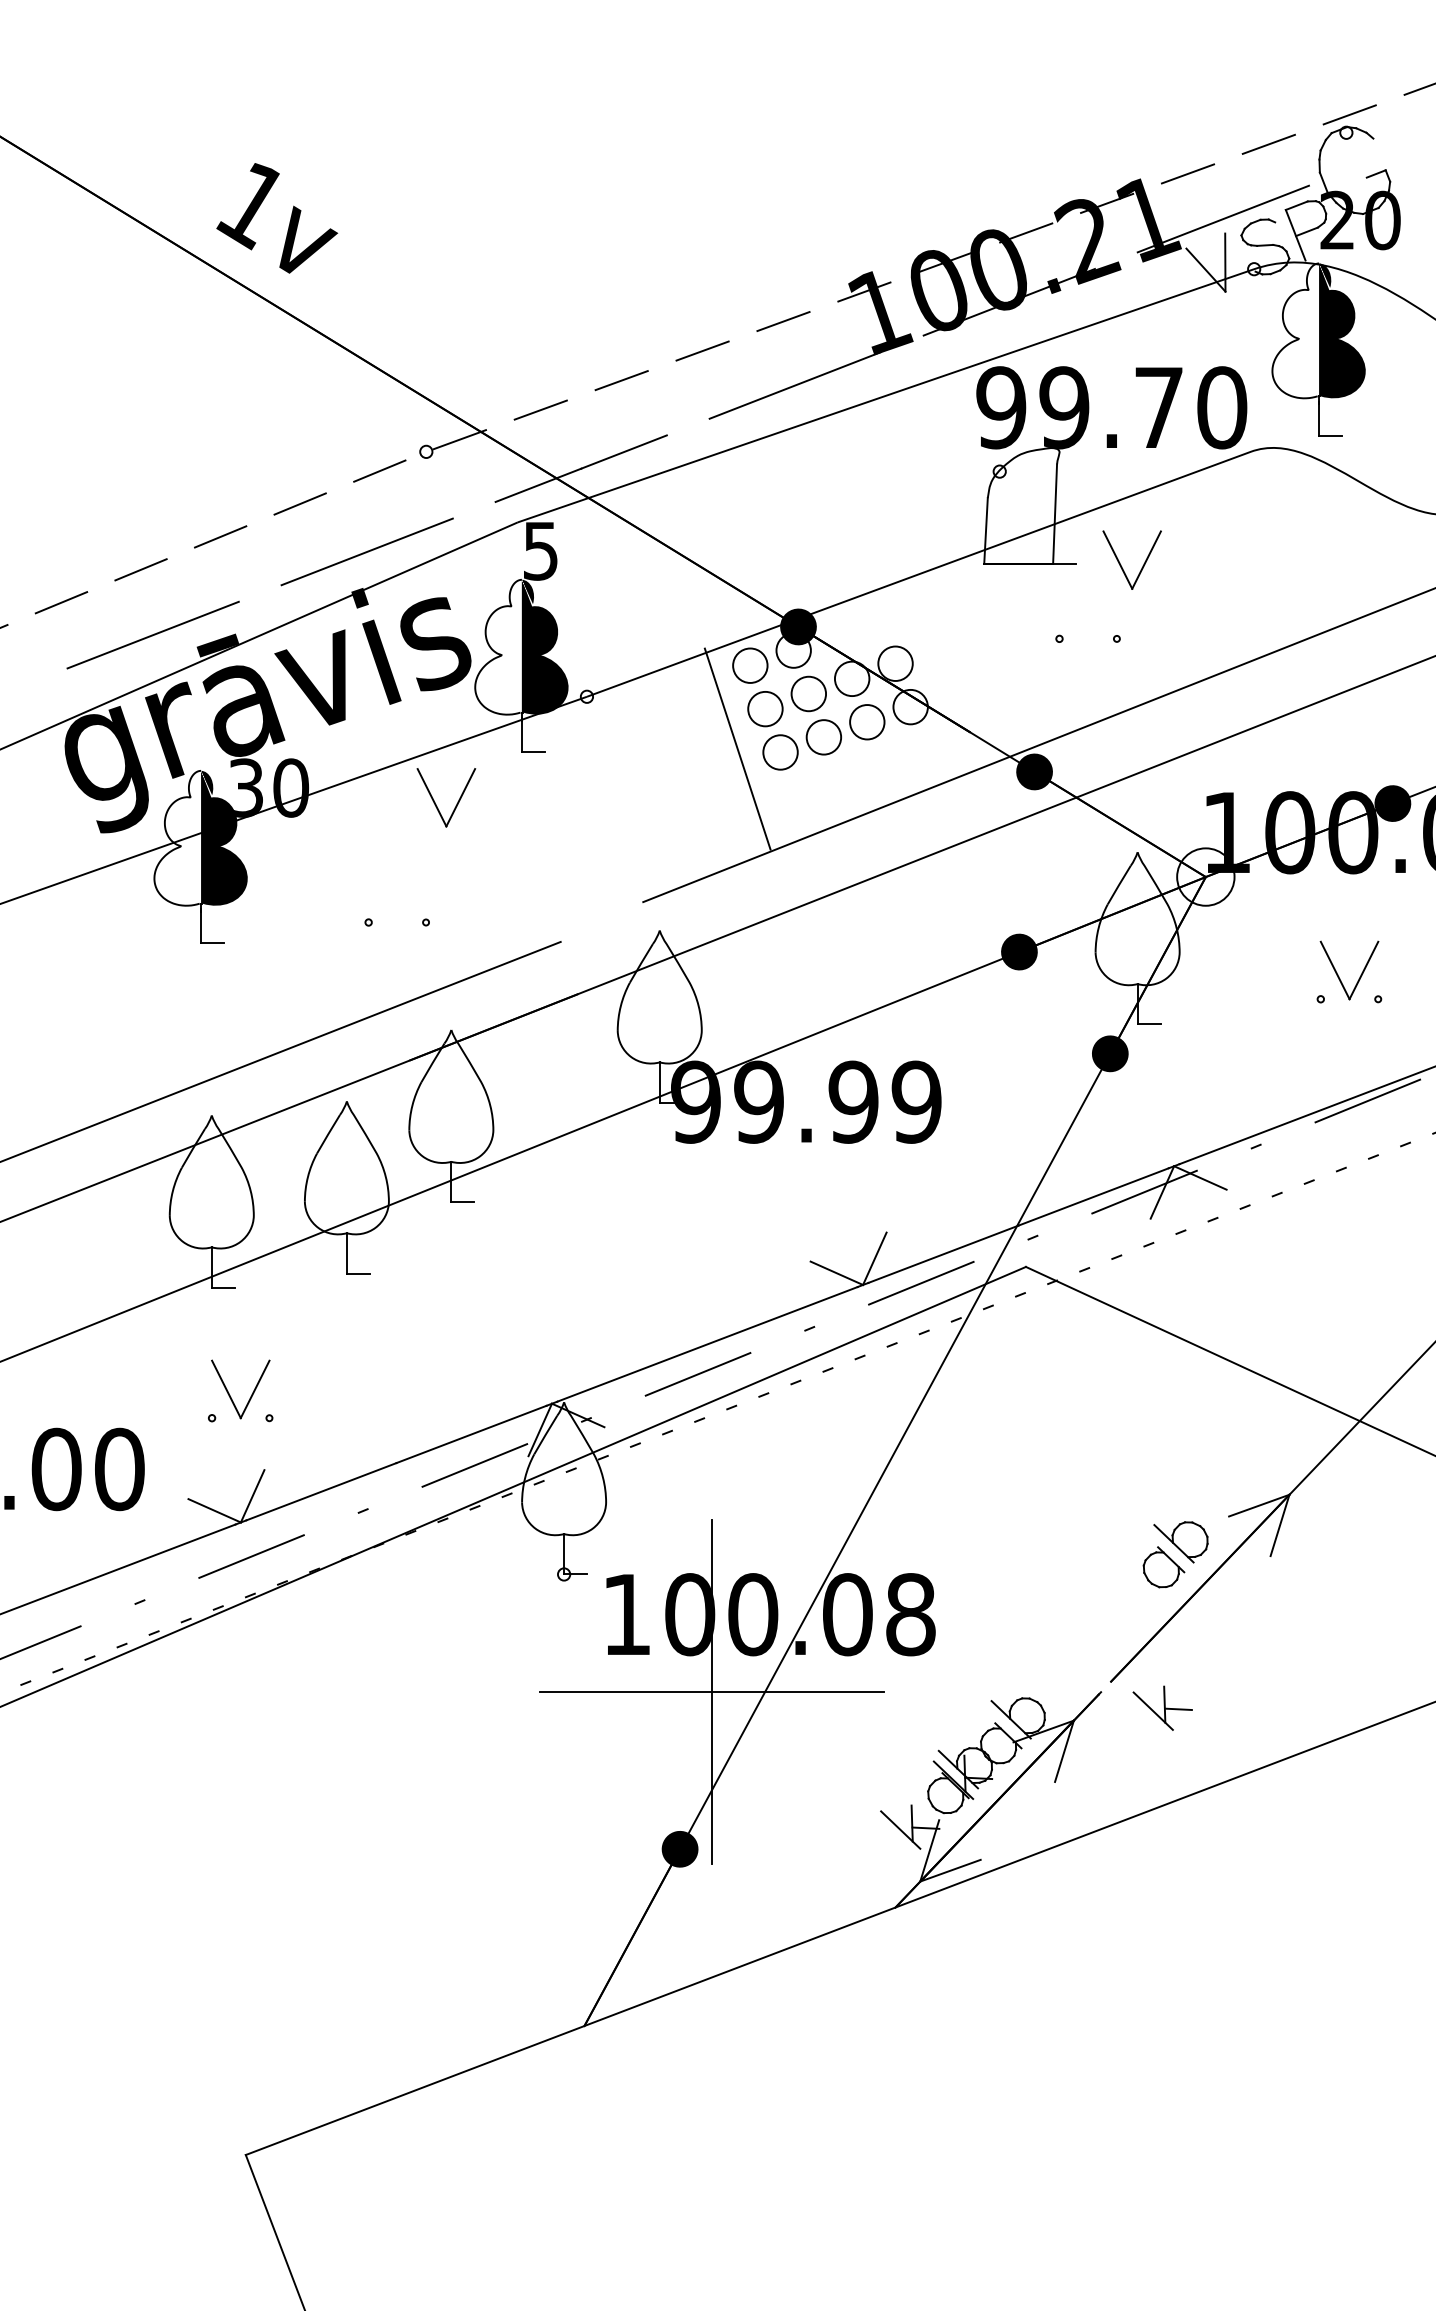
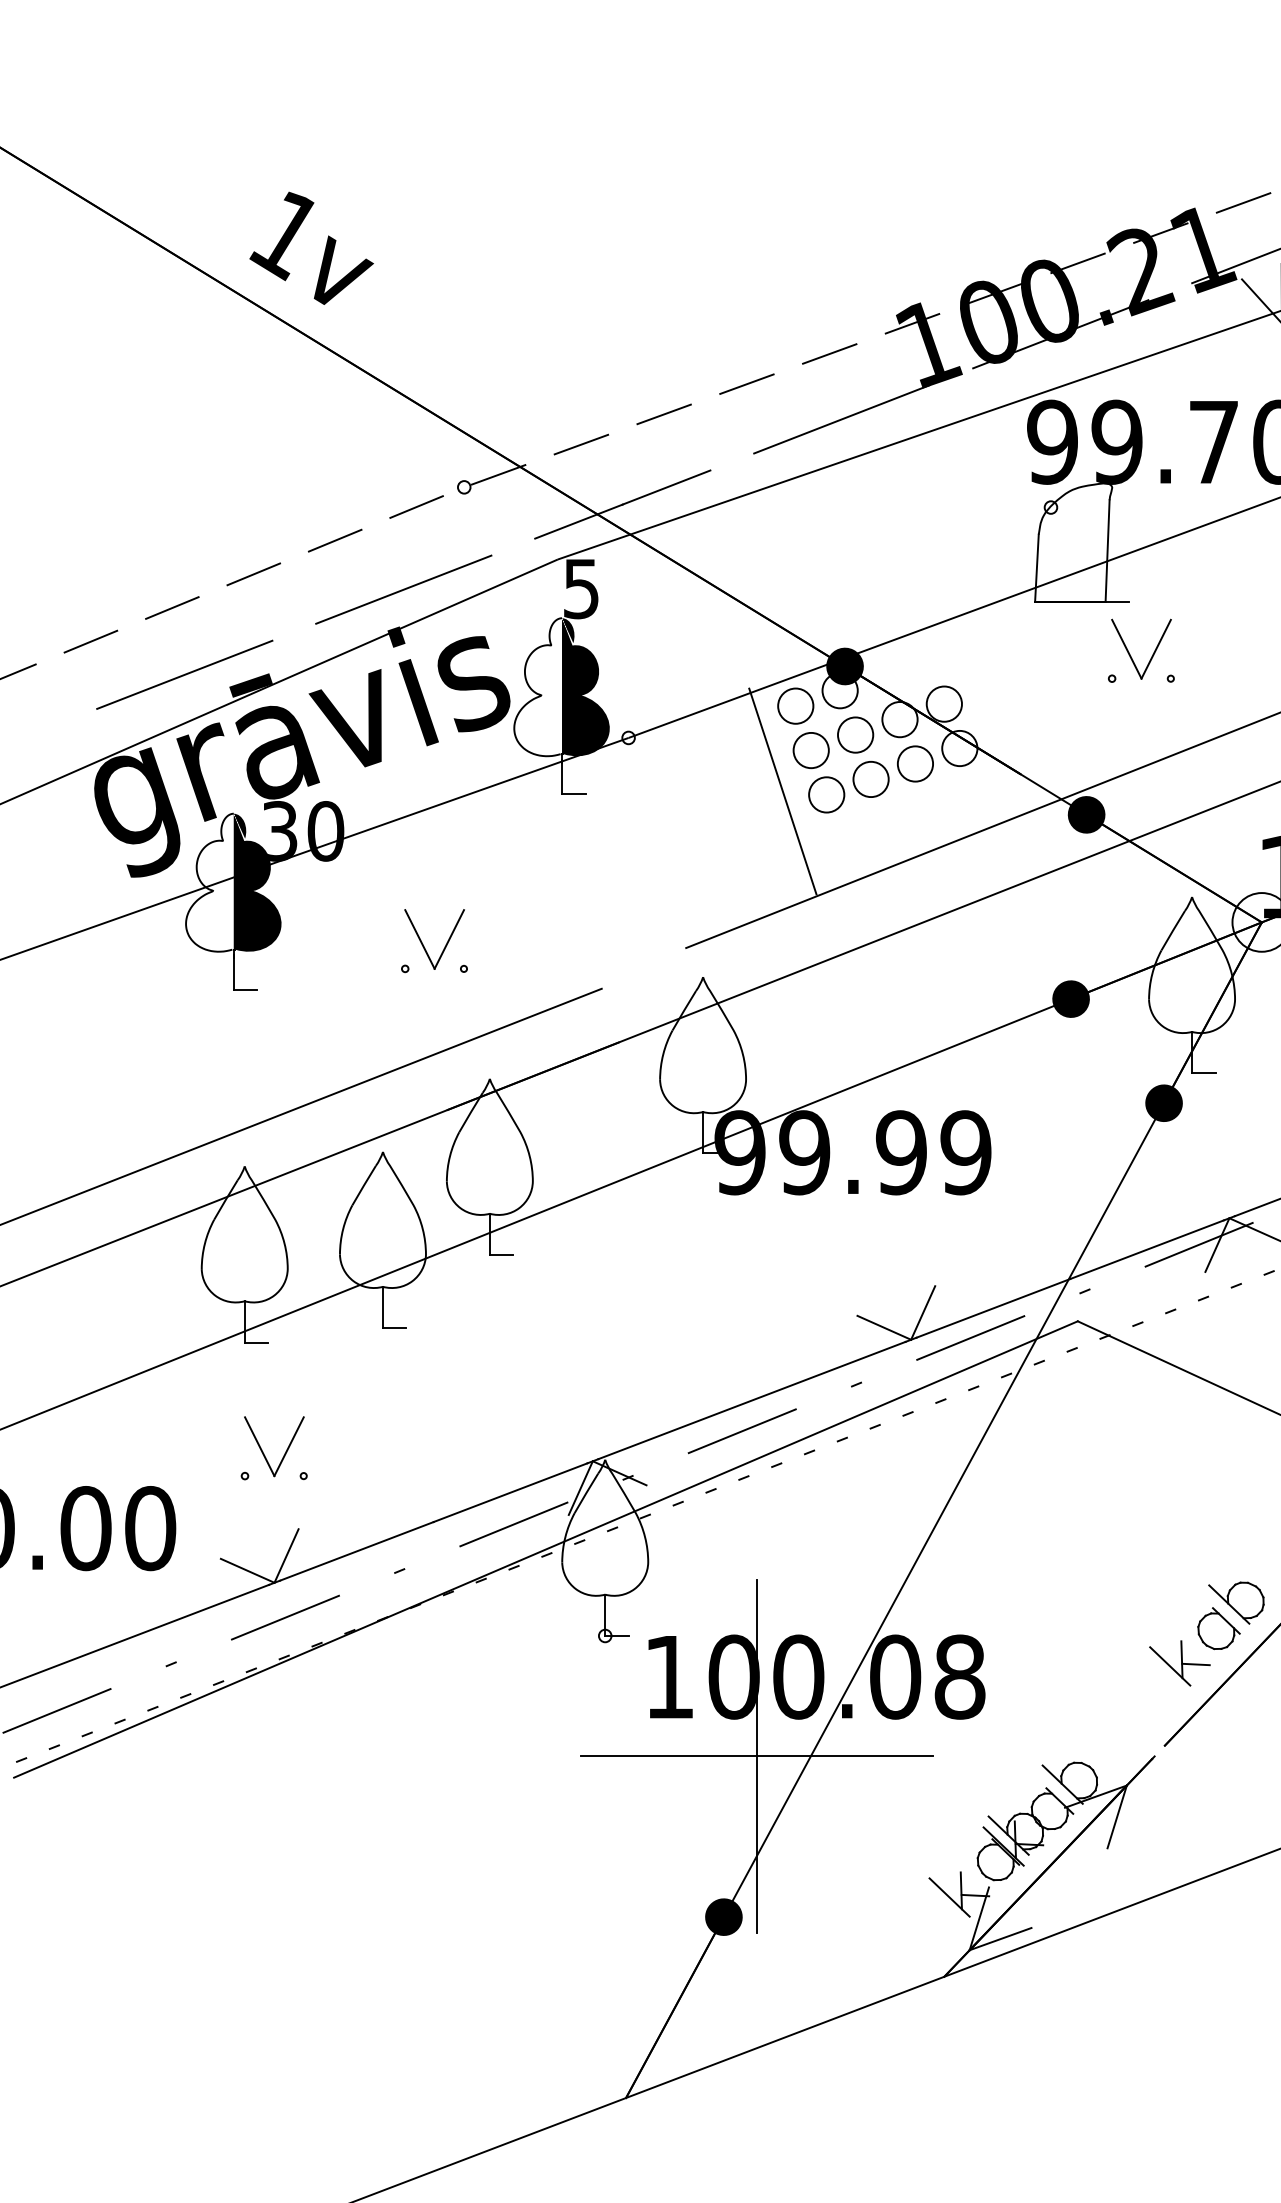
part: (1121, 564) -> (1130, 653), moved
part: (456, 803) -> (444, 945), moved
part: (1162, 1707) -> (1179, 1662), moved

